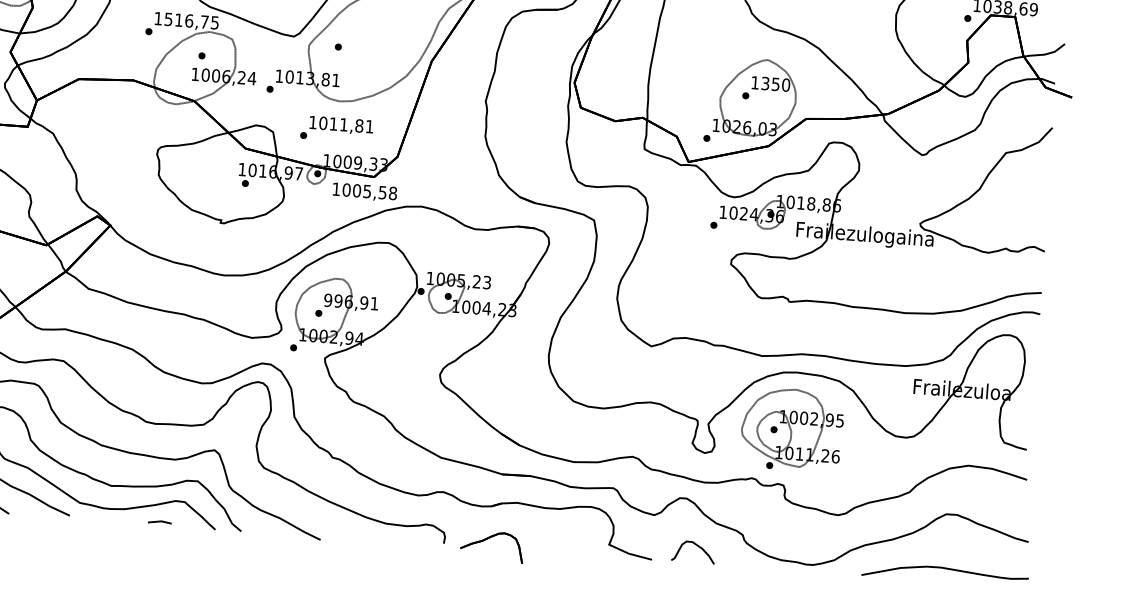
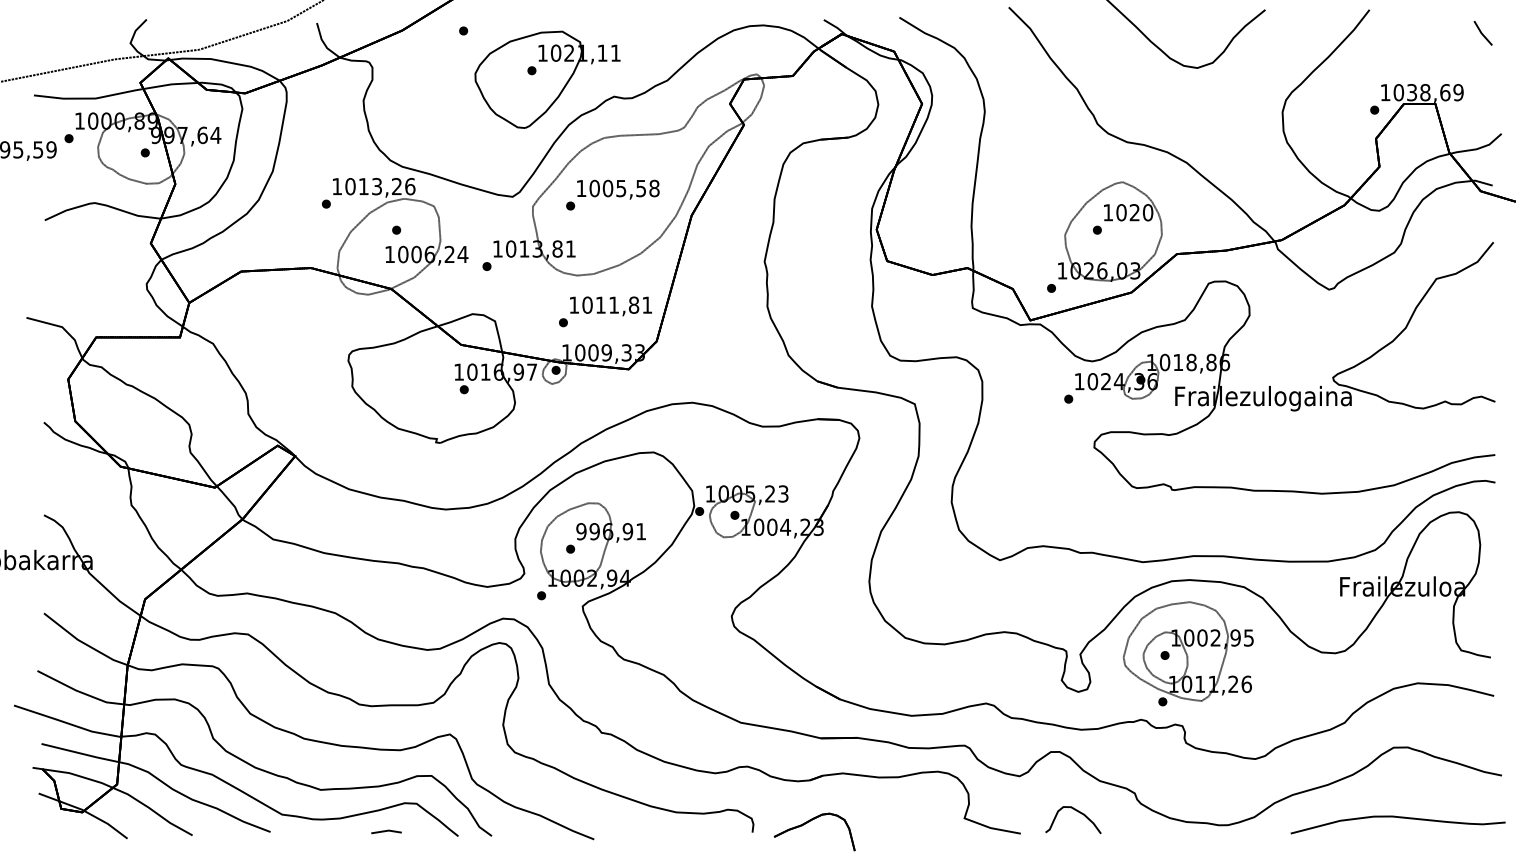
text: (191, 21) -> (380, 186), 1516,75 -> 1013,26
text: (770, 83) -> (1127, 212), 1350 -> 1020
text: (336, 129) -> (605, 311), moved
text: (365, 192) -> (618, 189), moved

